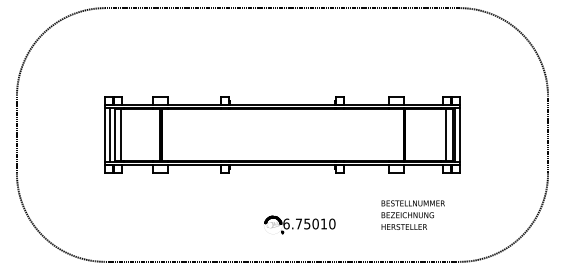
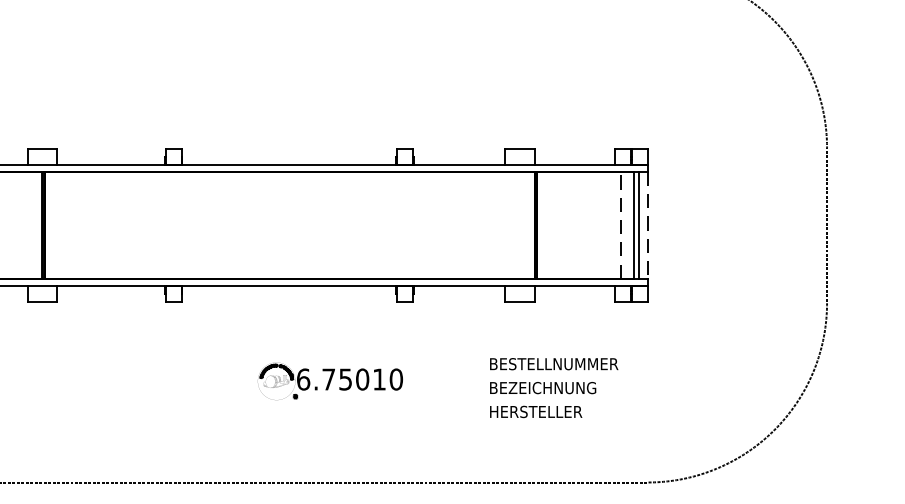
line: (446, 134) -> (621, 224), solid -> dashed
line: (459, 135) -> (647, 226), solid -> dashed
part: (299, 224) -> (329, 380), moved

